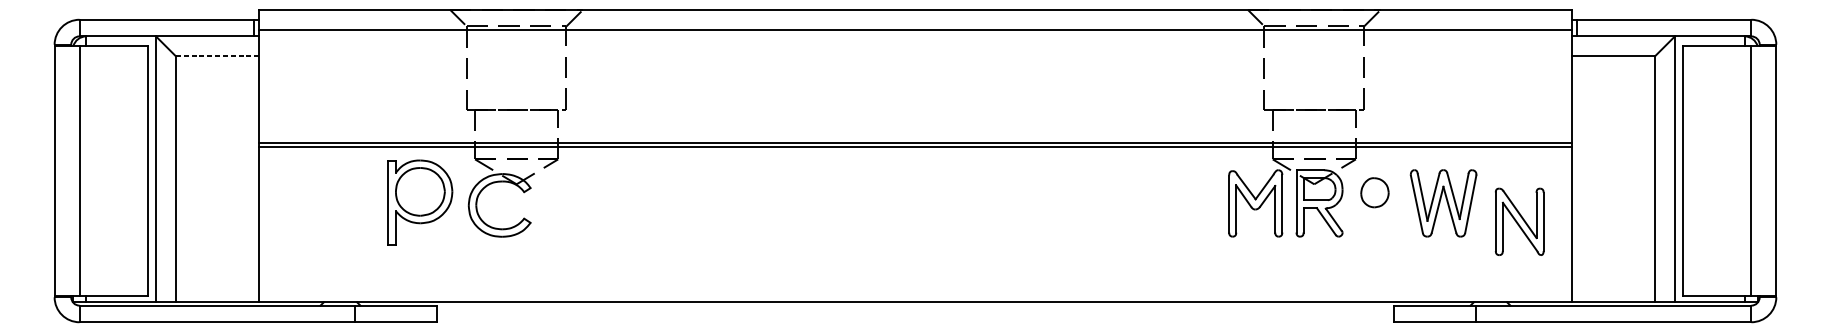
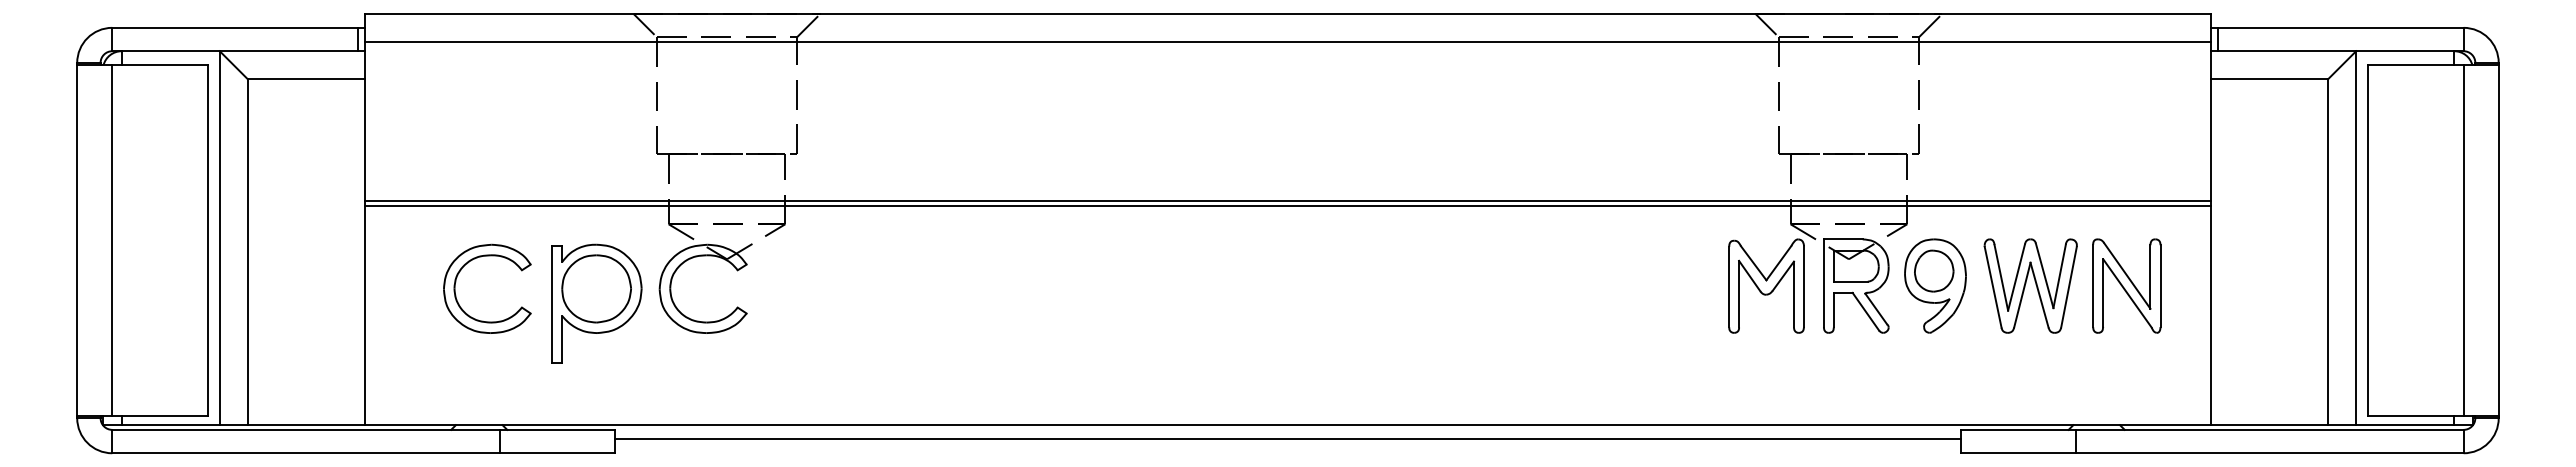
line: (217, 56) -> (306, 79), dashed -> solid
part: (334, 185) -> (471, 261), added
part: (420, 202) -> (596, 303), moved
part: (1375, 202) -> (1935, 285), added
part: (1519, 221) -> (2126, 285), moved
line: (915, 312) -> (1287, 439), added

